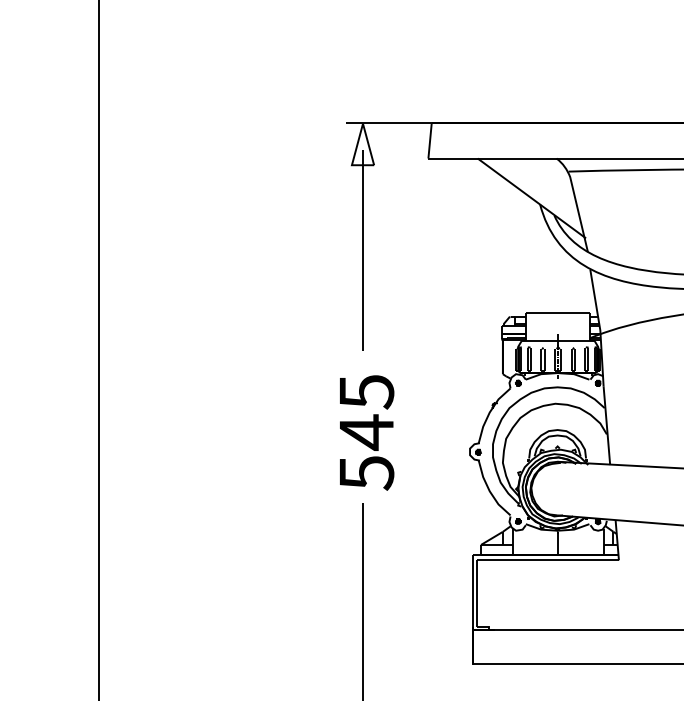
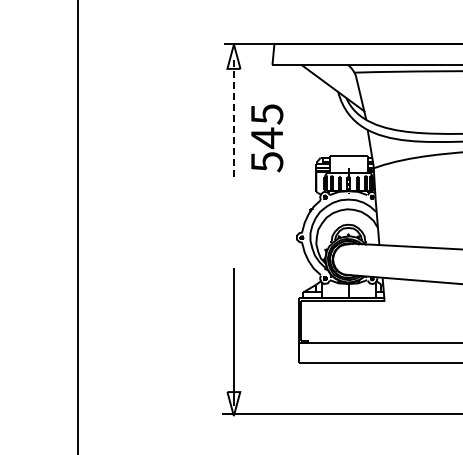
line: (362, 251) -> (233, 119), solid -> dashed
text: (367, 433) -> (267, 138), moved

